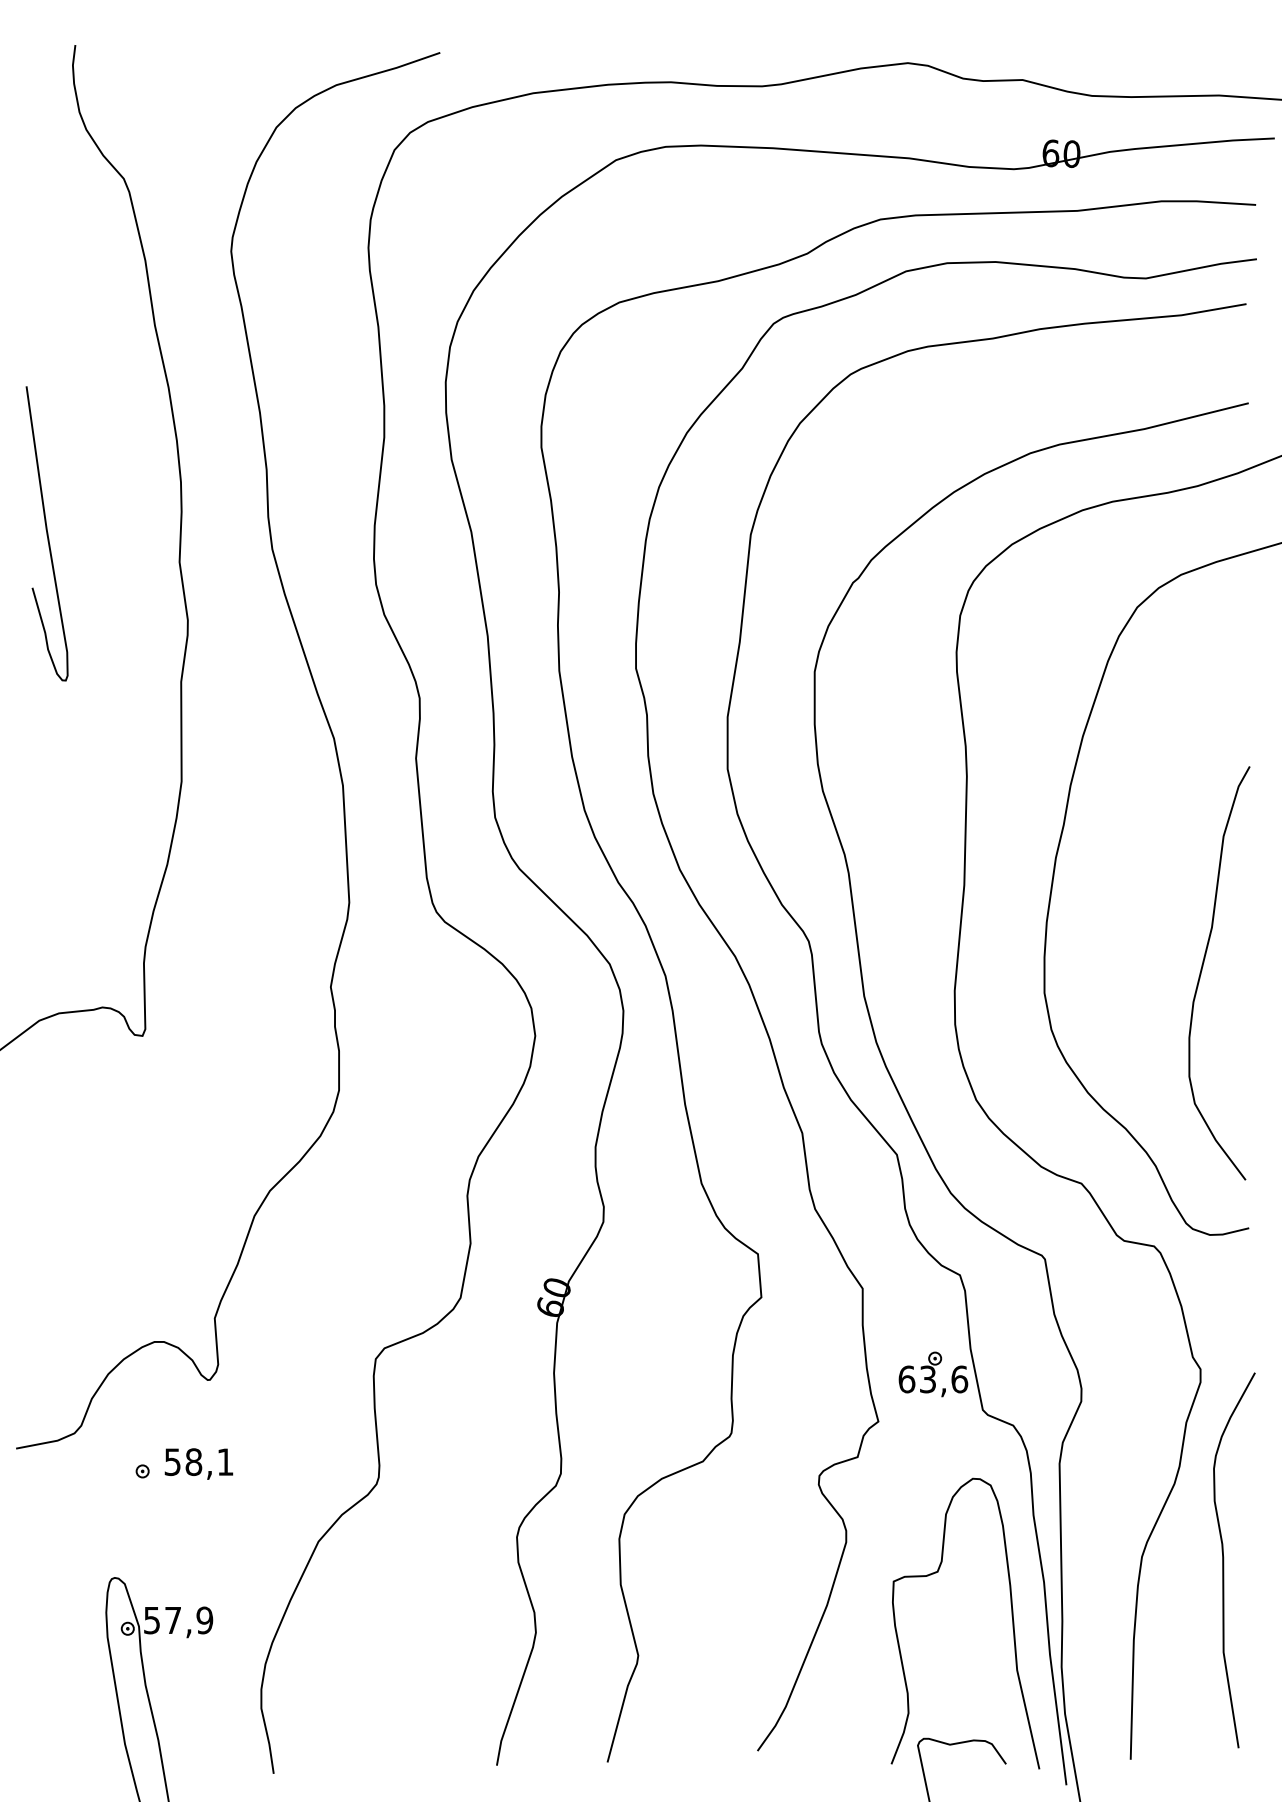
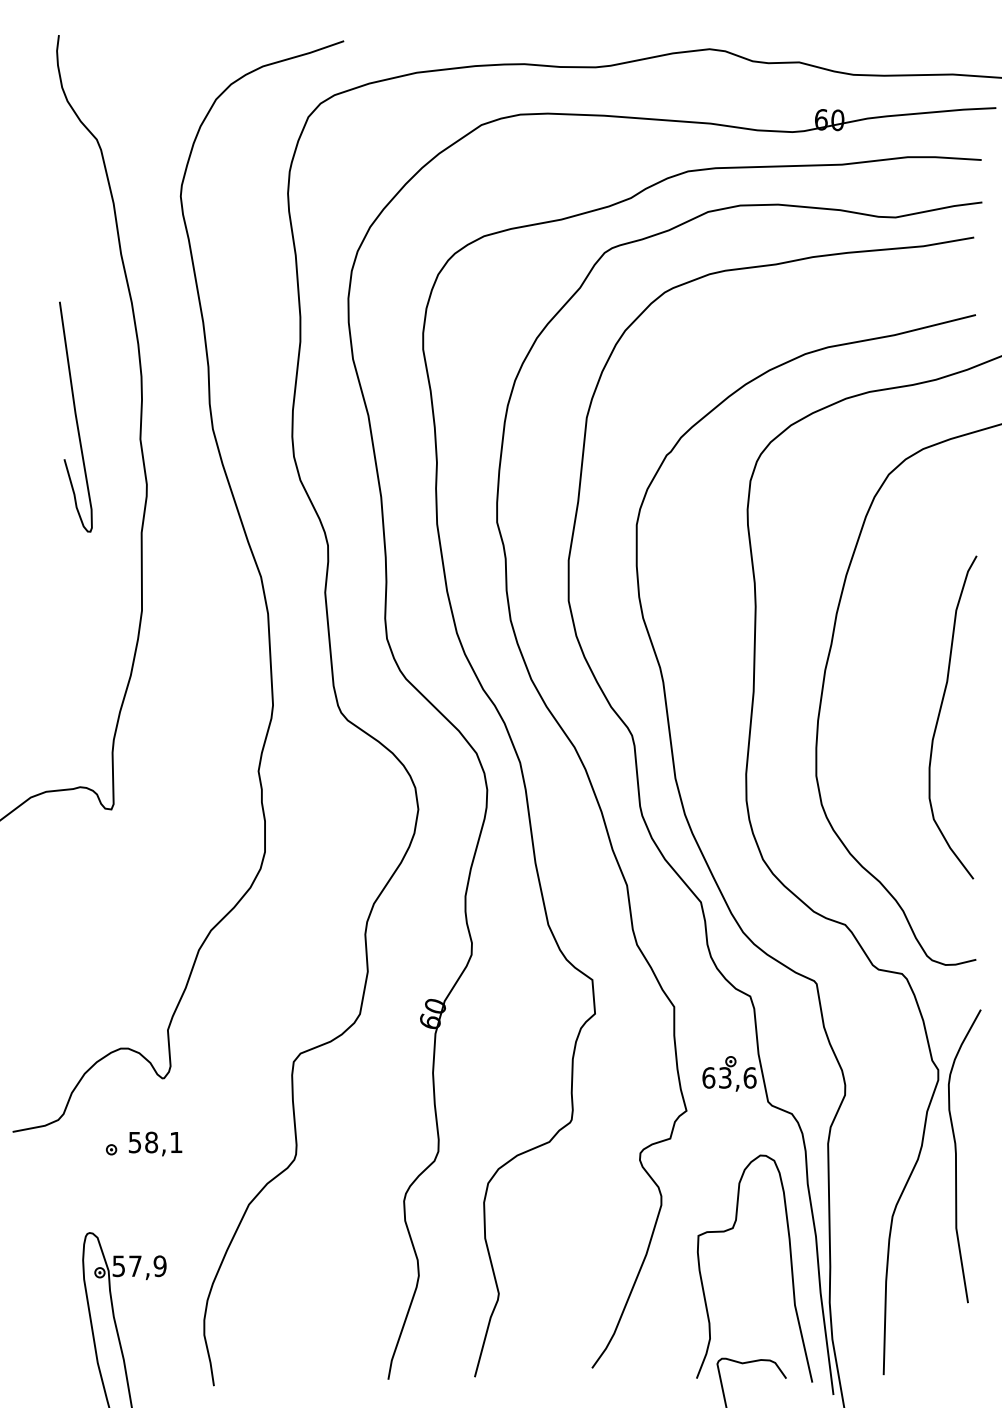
curve: (46, 533) -> (75, 416), moved
curve: (1203, 968) -> (940, 713), moved
curve: (1223, 1560) -> (956, 1156), moved

